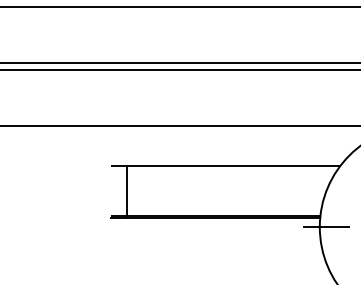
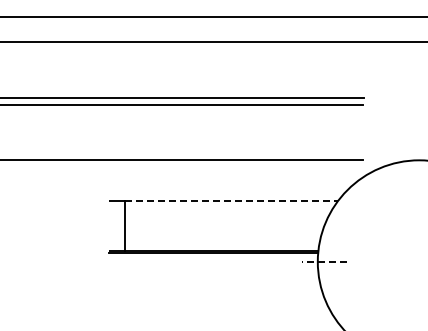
line: (233, 166) -> (231, 201), solid -> dashed
line: (325, 226) -> (323, 261), solid -> dashed

